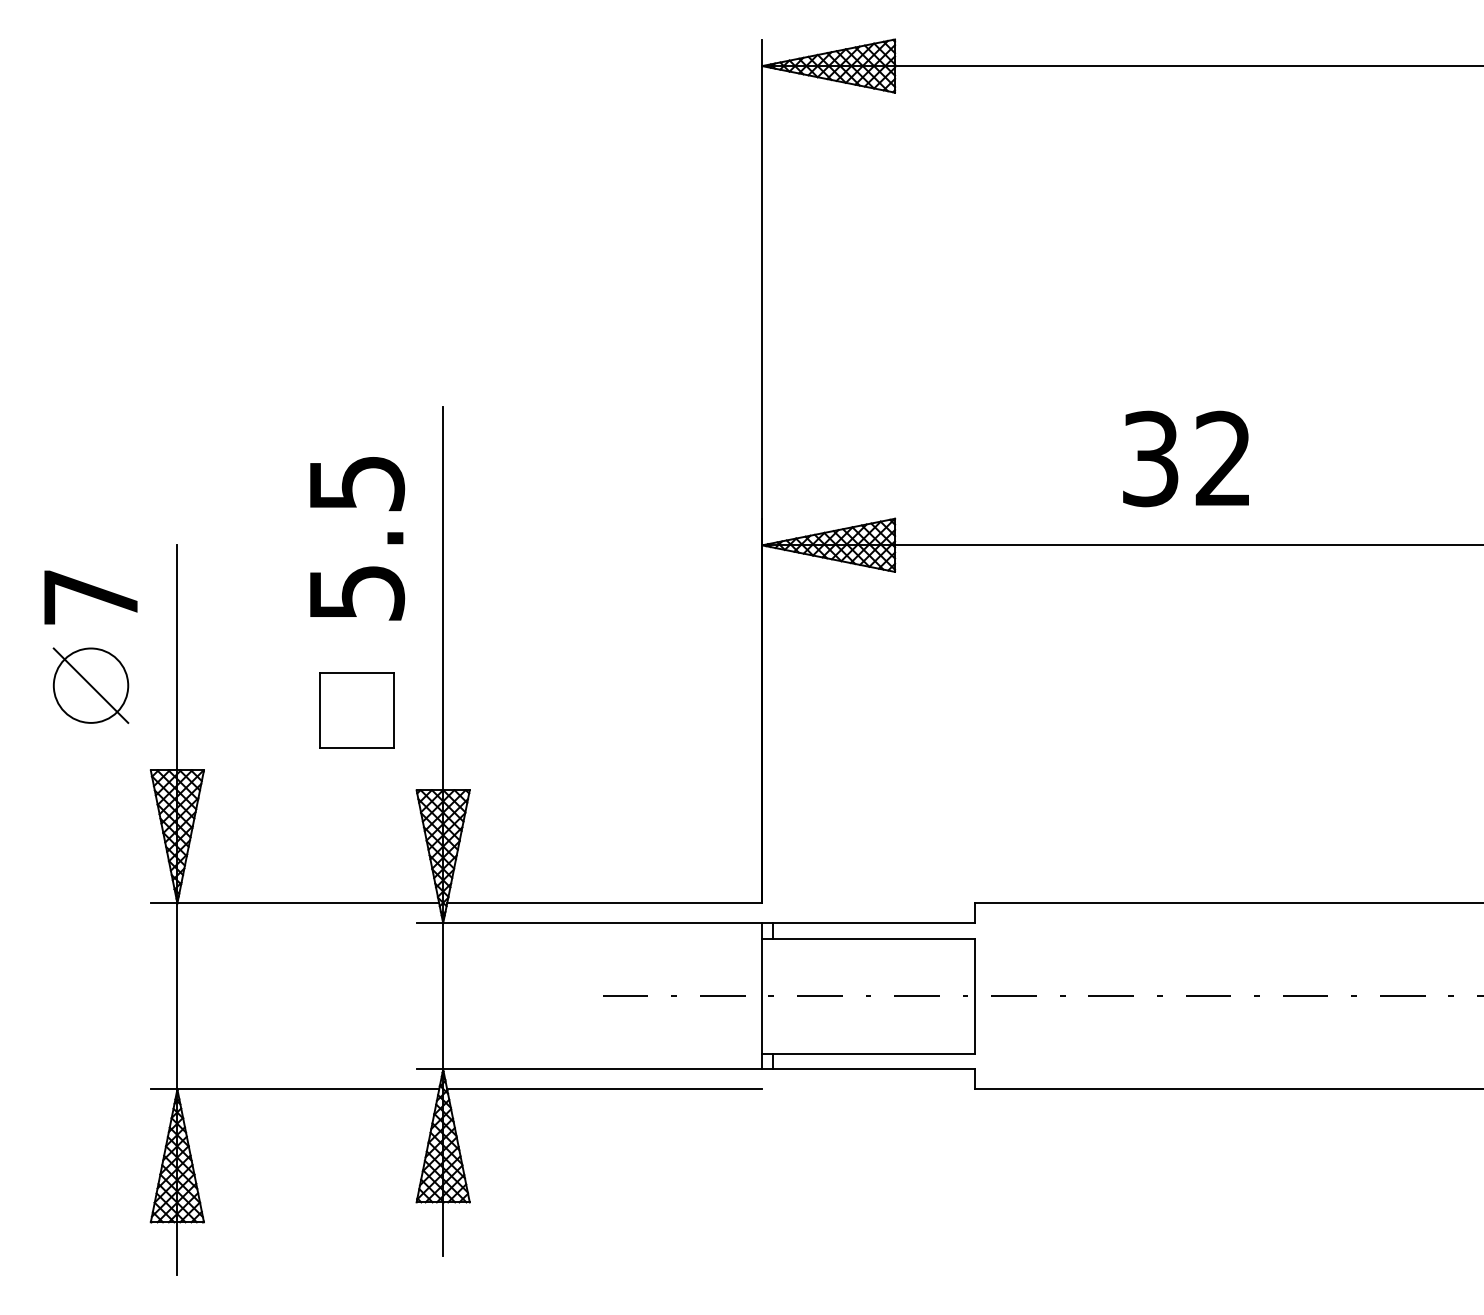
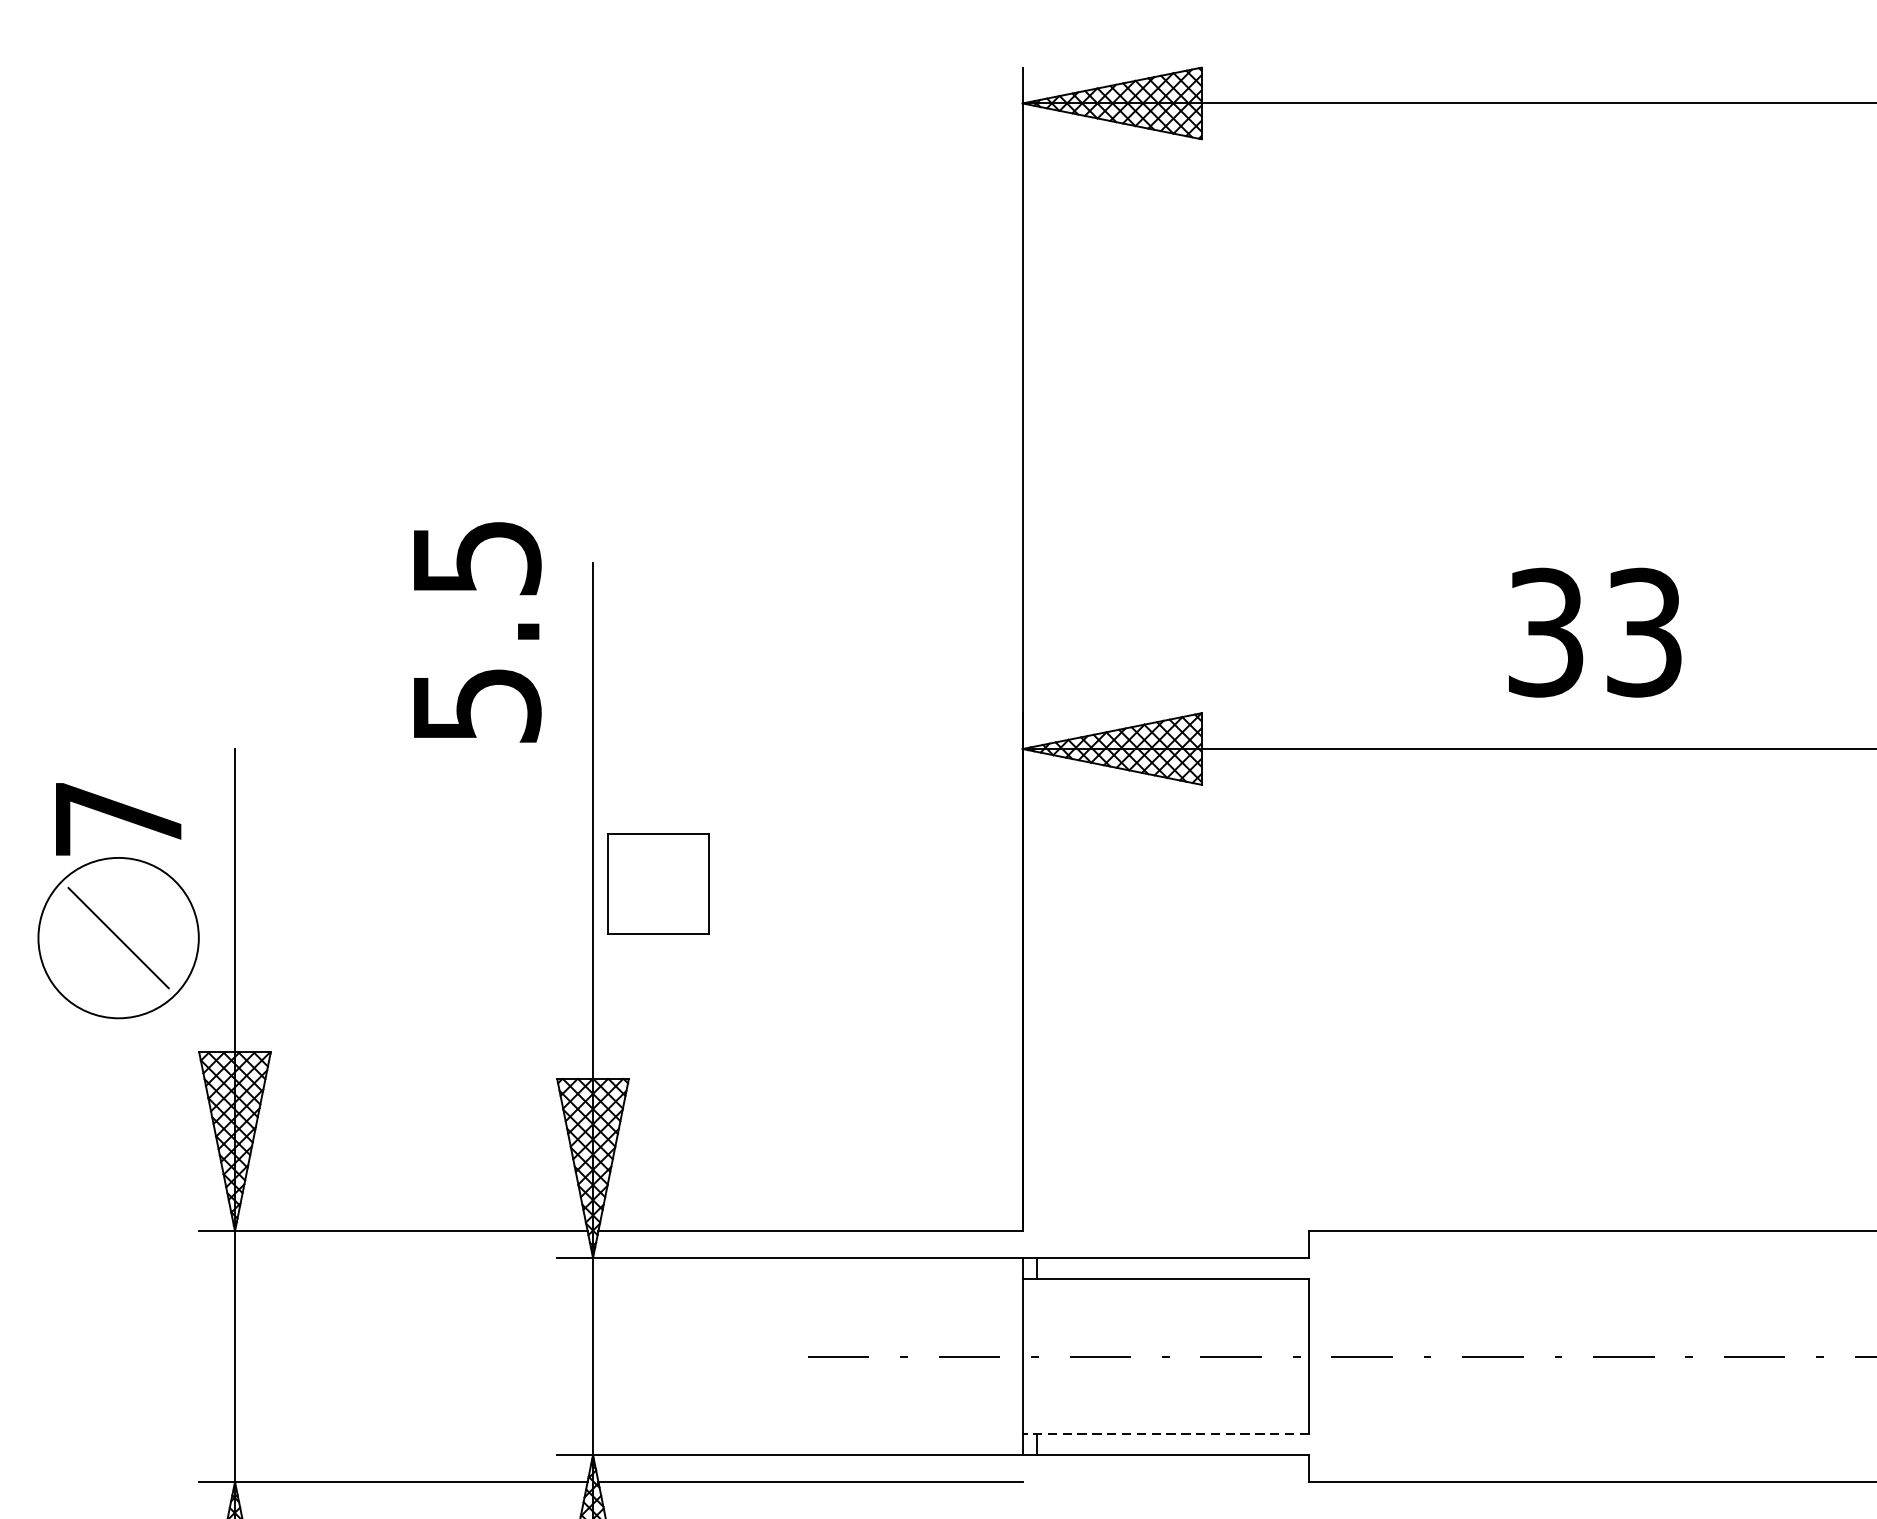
text: (1223, 458) -> (1644, 632), 32 -> 33
text: (357, 538) -> (477, 632), moved
circle: (90, 685) -> (117, 937), size x1.6
part: (356, 710) -> (658, 883), moved
line: (867, 1053) -> (1164, 1433), solid -> dashed

